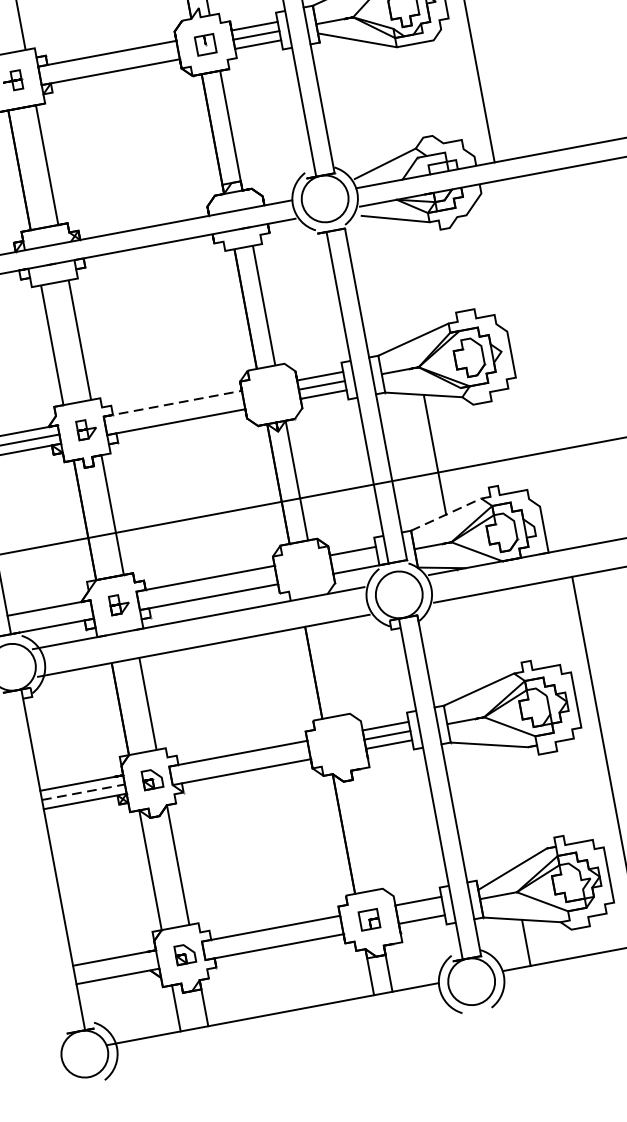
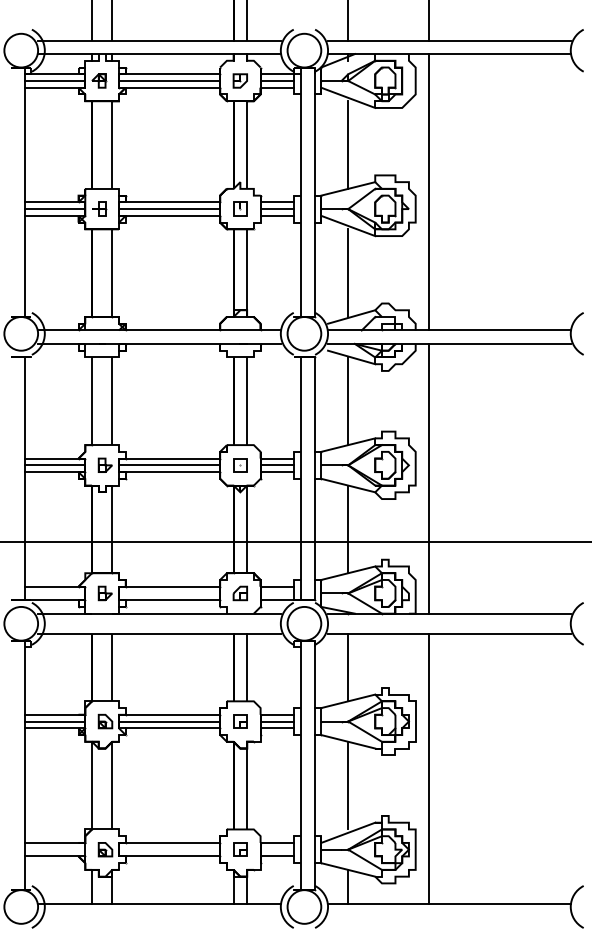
line: (109, 63) -> (169, 209), added
line: (369, 105) -> (348, 273), added
line: (402, 280) -> (348, 401), added
line: (532, 364) -> (429, 478), added
part: (271, 395) -> (240, 465), added
line: (172, 403) -> (169, 458), dashed -> solid
line: (174, 413) -> (169, 465), added
line: (446, 514) -> (348, 573), dashed -> solid
part: (302, 570) -> (239, 593), added
line: (470, 643) -> (348, 667), added
line: (332, 669) -> (247, 667), added
part: (336, 744) -> (240, 721), added
line: (239, 762) -> (169, 721), added
line: (84, 792) -> (55, 721), dashed -> solid
line: (500, 804) -> (348, 785), added
line: (362, 830) -> (247, 785), added

